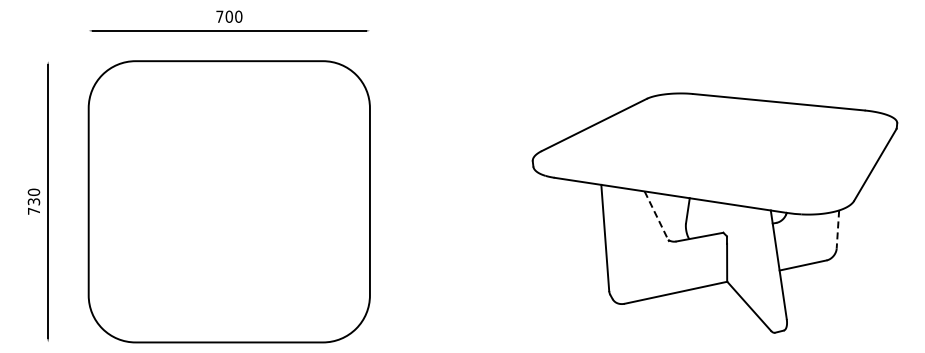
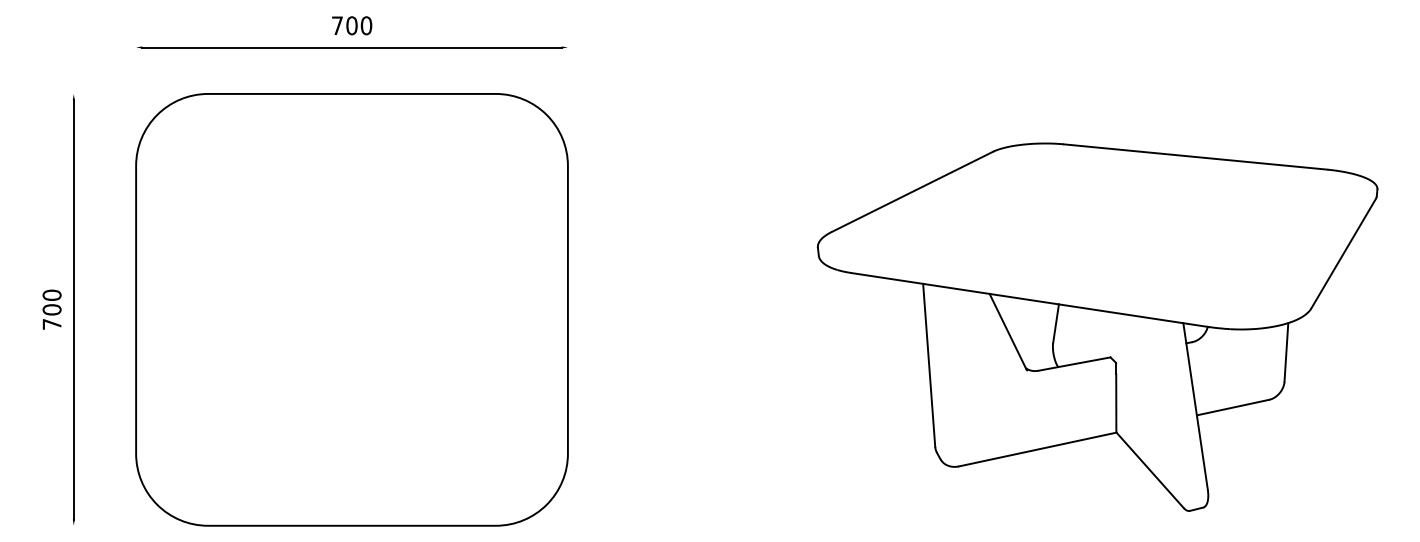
text: (33, 201) -> (51, 309), 730 -> 700
line: (656, 215) -> (1007, 330), dashed -> solid
line: (837, 230) -> (1285, 353), dashed -> solid

